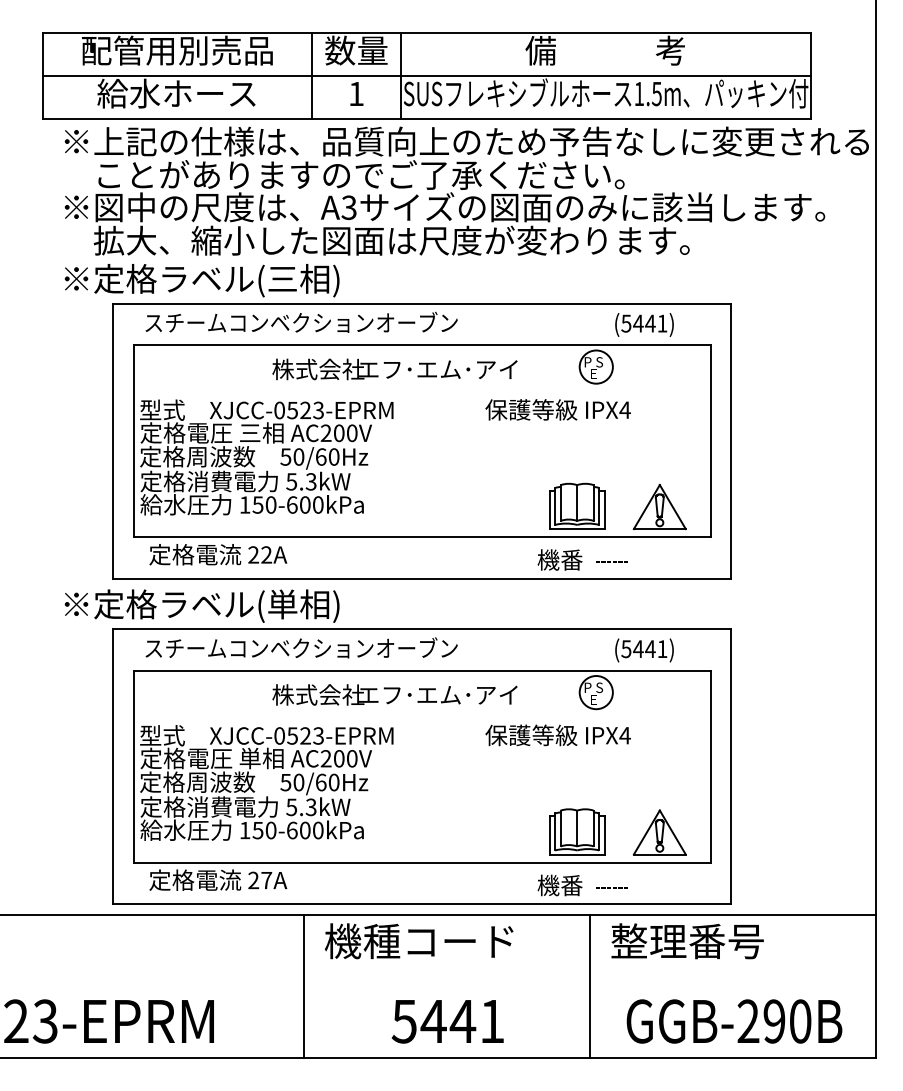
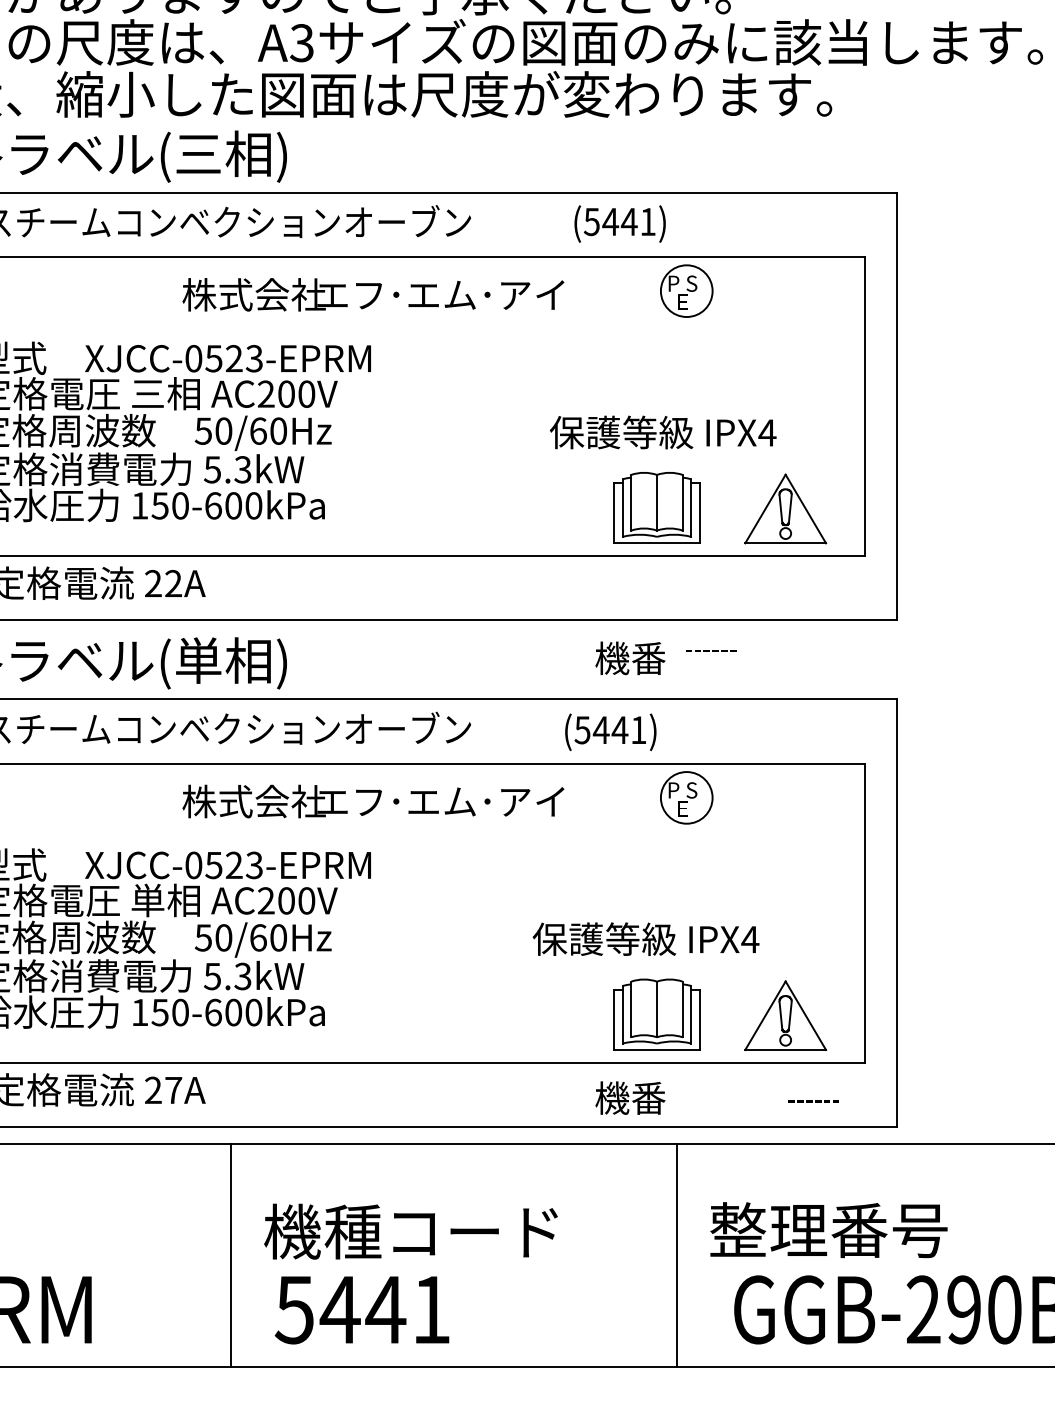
text: (644, 324) -> (620, 223), moved
text: (557, 409) -> (662, 431), moved
text: (559, 559) -> (629, 657), moved
text: (611, 561) -> (710, 649), moved
text: (644, 650) -> (610, 732), moved
text: (557, 735) -> (645, 939), moved
text: (611, 887) -> (813, 1101), moved
text: (418, 941) -> (409, 1232), moved
text: (687, 941) -> (828, 1230), moved
text: (447, 1021) -> (361, 1309), moved

